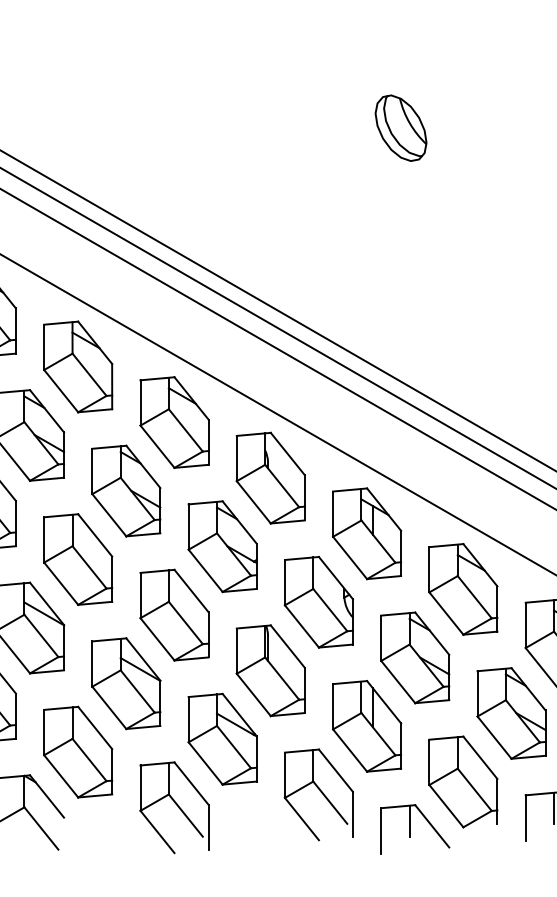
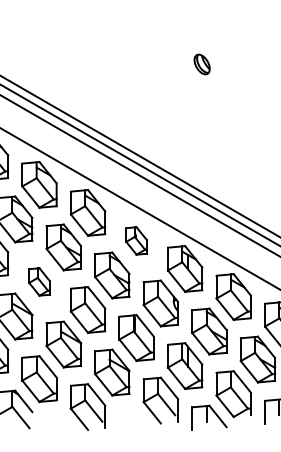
part: (399, 128) -> (201, 64), size x0.6
part: (270, 477) -> (136, 240), size x0.6
part: (78, 558) -> (39, 281), size x0.6

